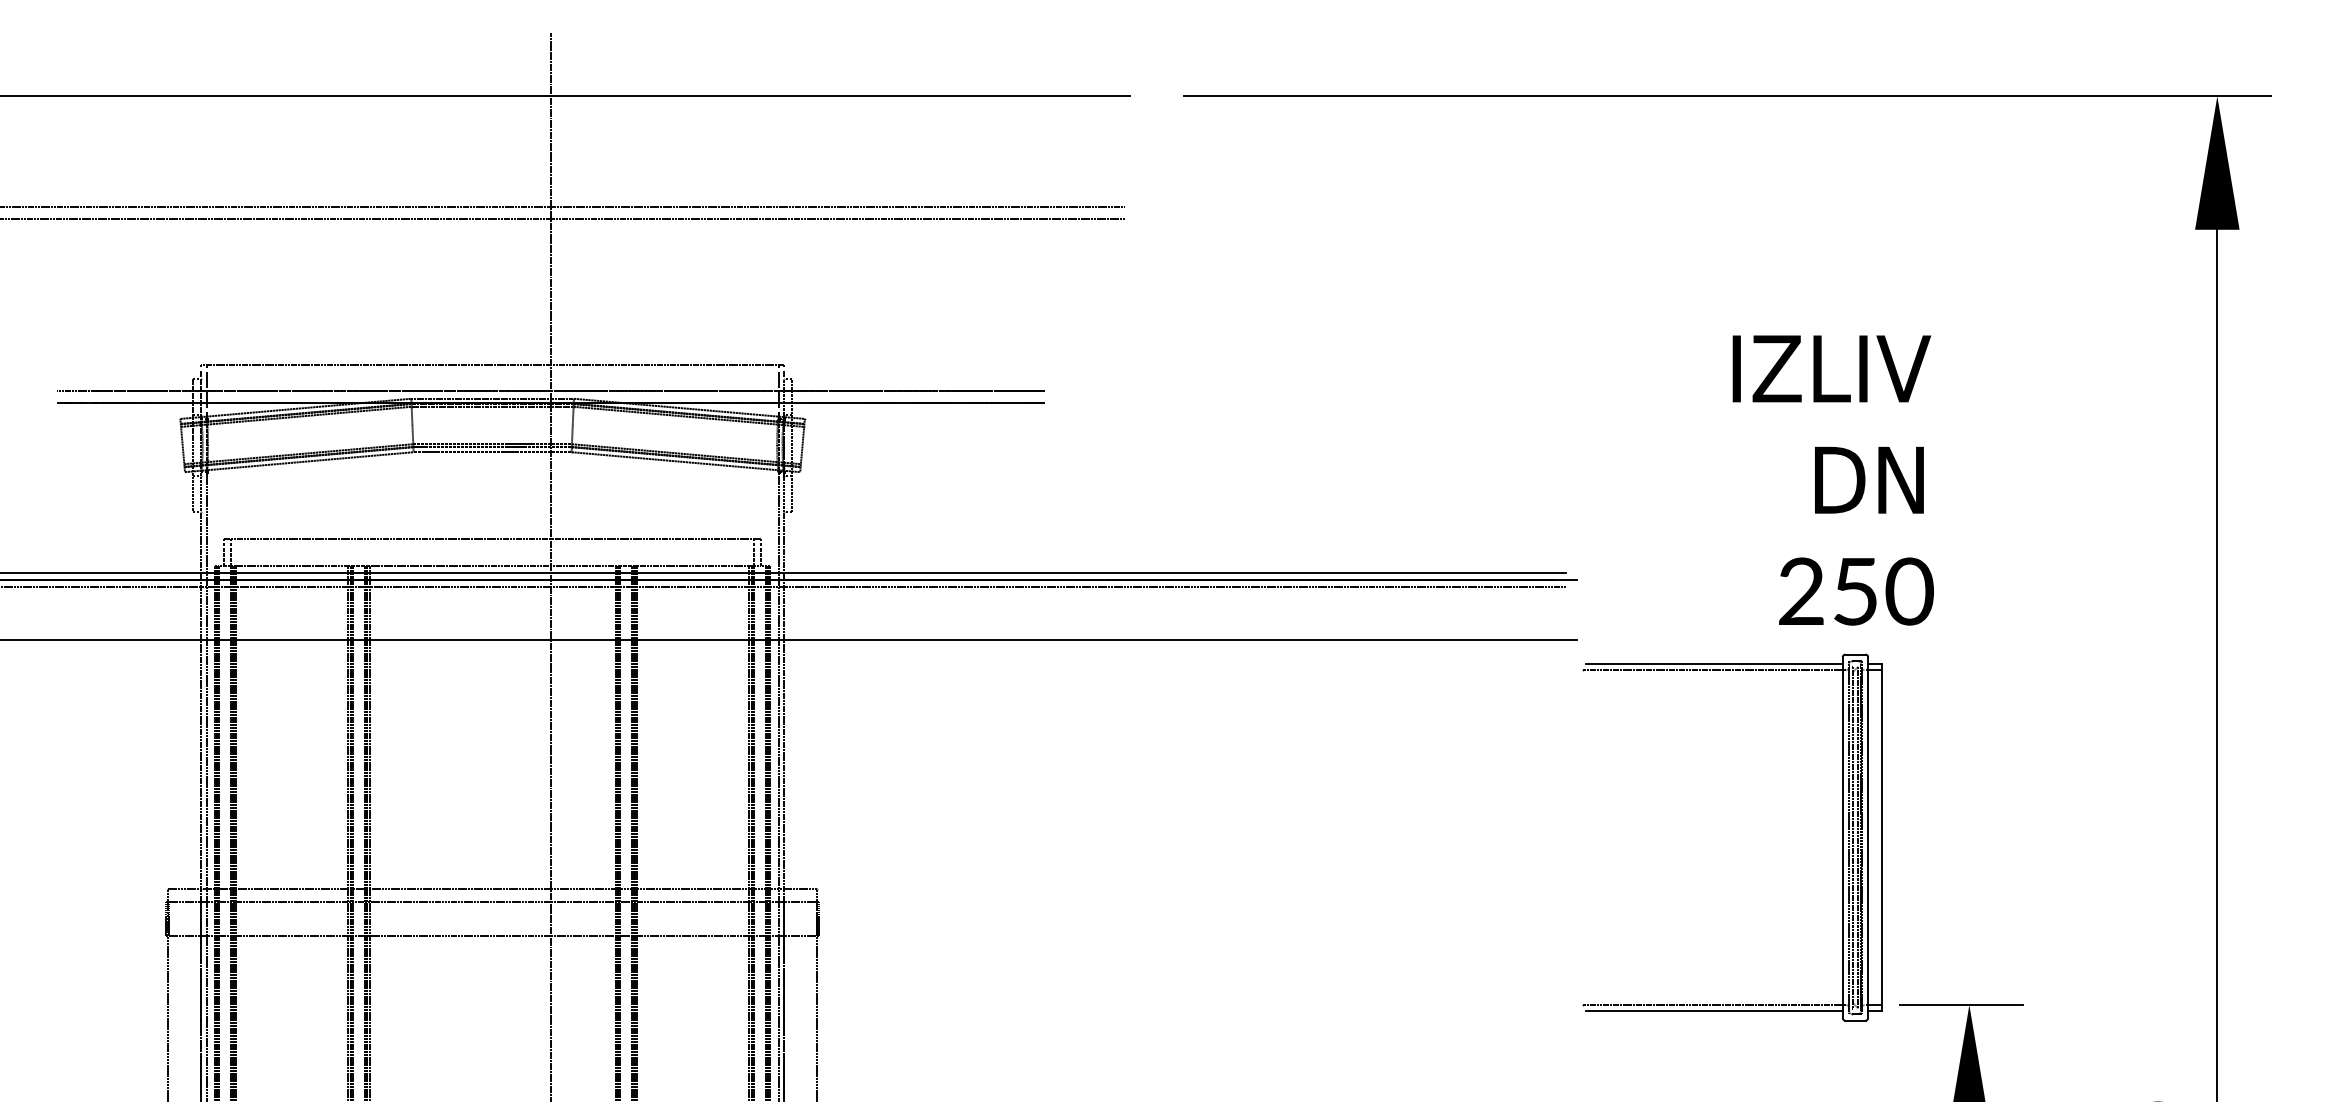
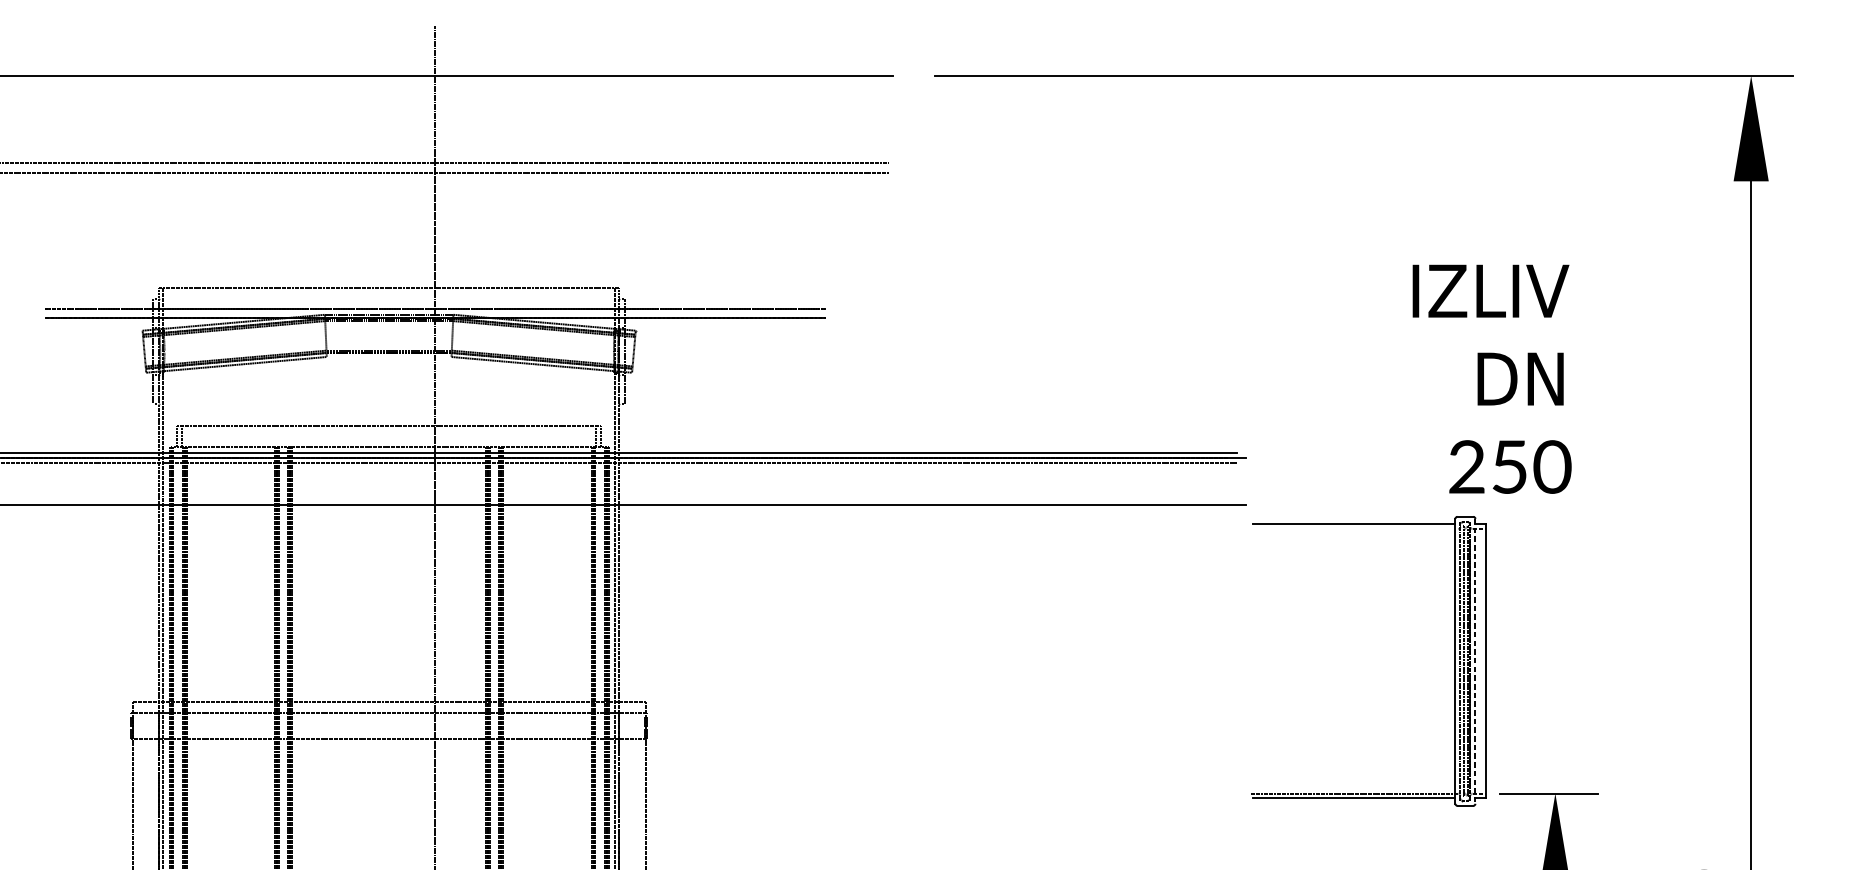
line: (492, 452) -> (389, 357), removed
text: (1832, 480) -> (1491, 379), moved
line: (1714, 670) -> (1354, 529), removed
line: (1868, 838) -> (1475, 662), solid -> dashed

